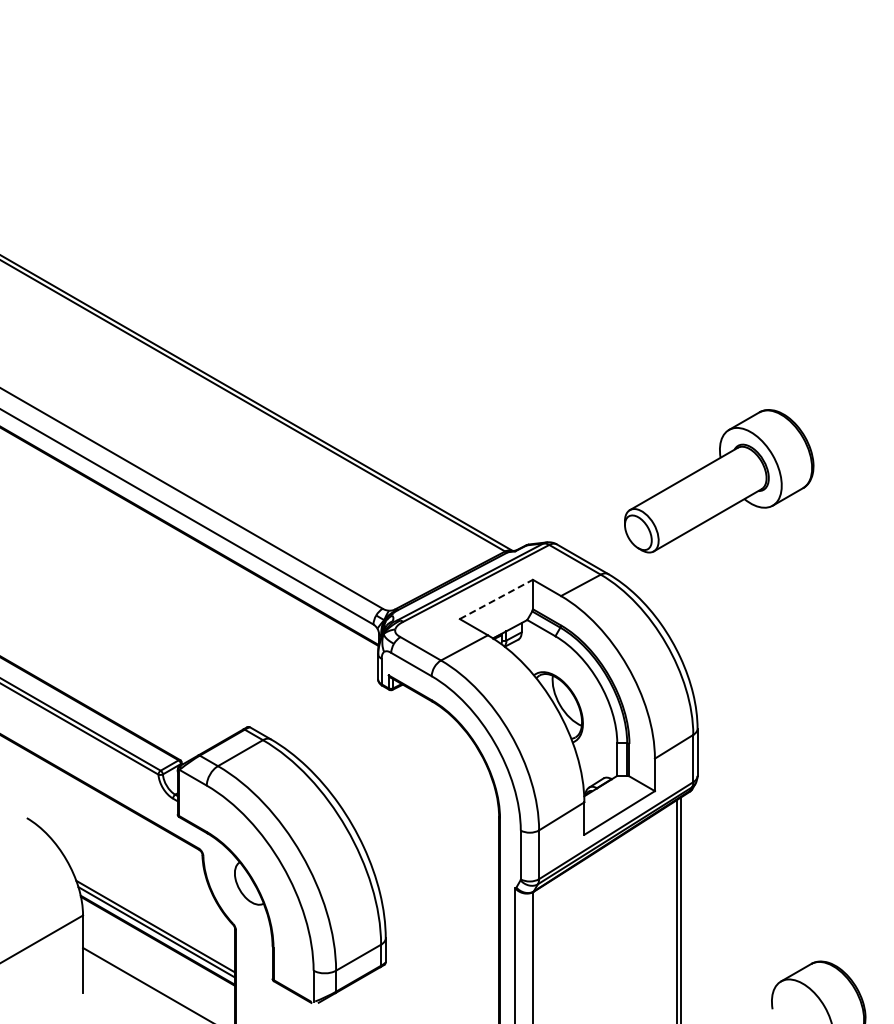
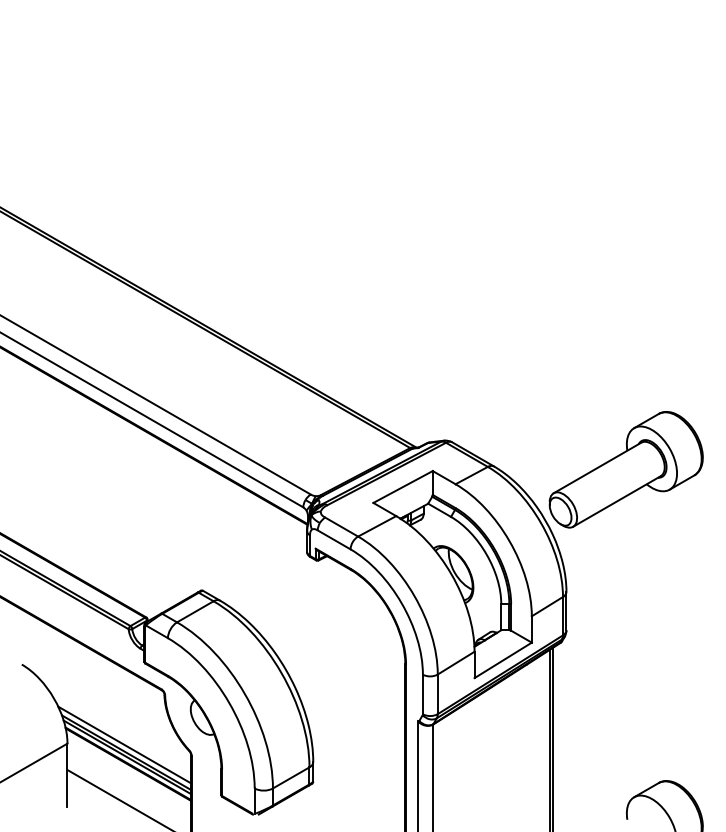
part: (719, 481) -> (626, 469), moved
line: (496, 599) -> (403, 487), dashed -> solid
line: (153, 917) -> (124, 745), added

